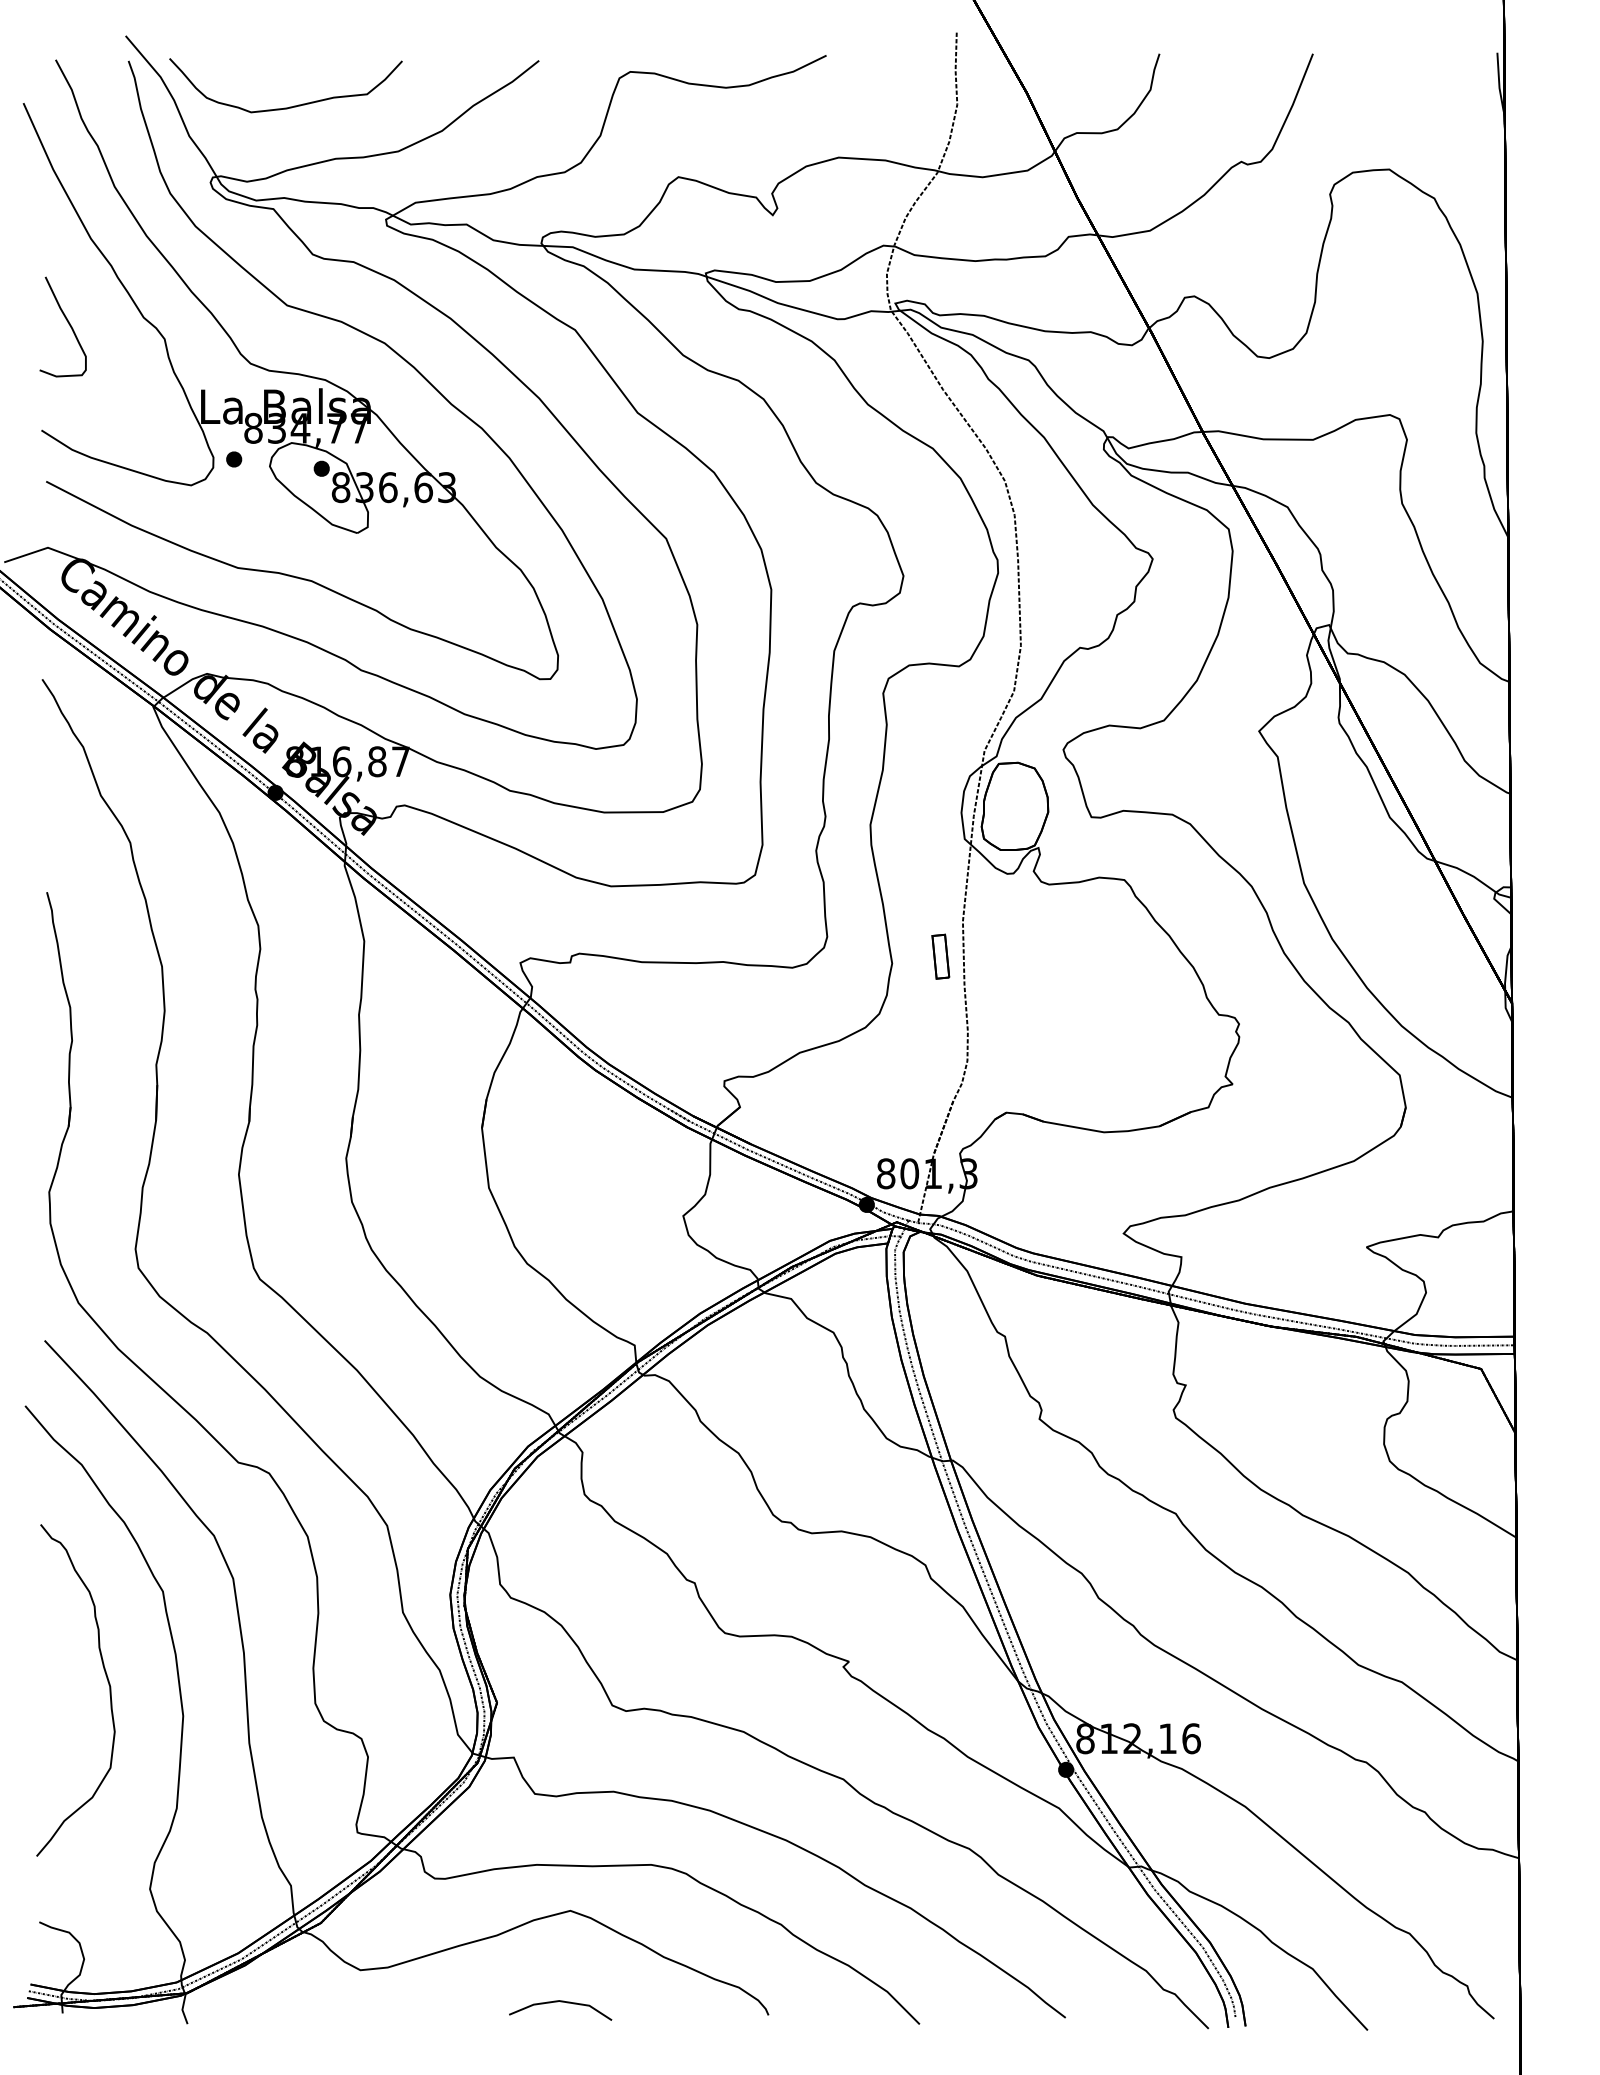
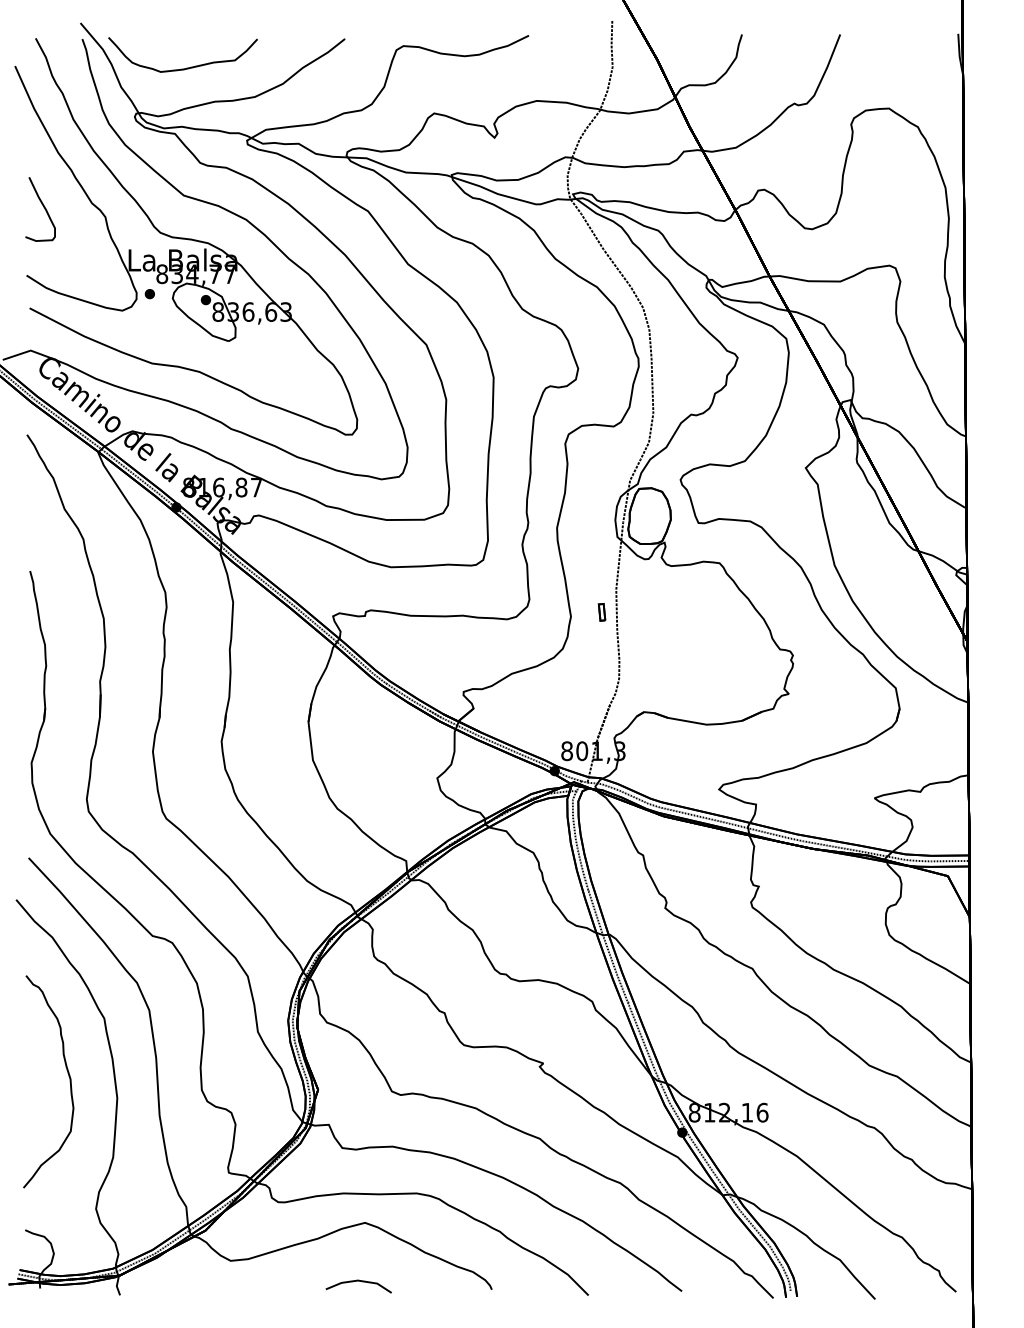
part: (939, 957) -> (601, 612), size x0.6

